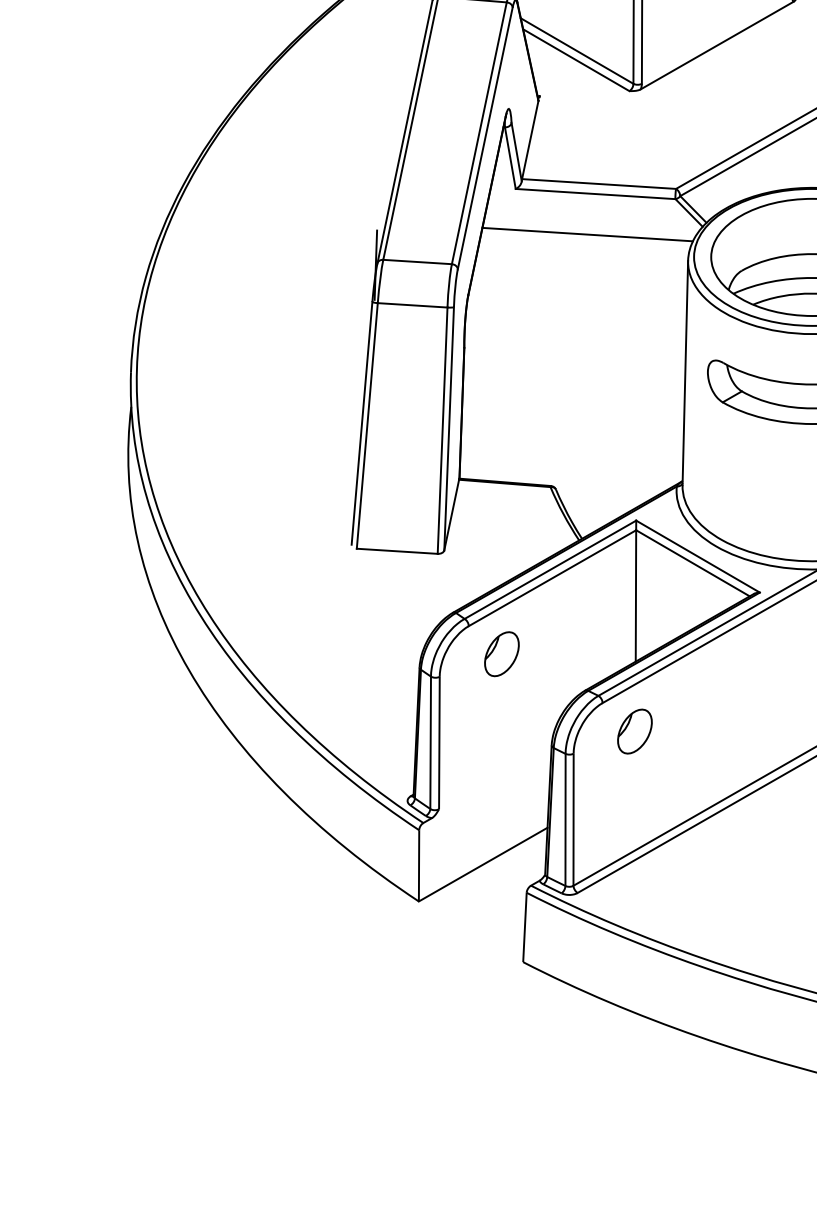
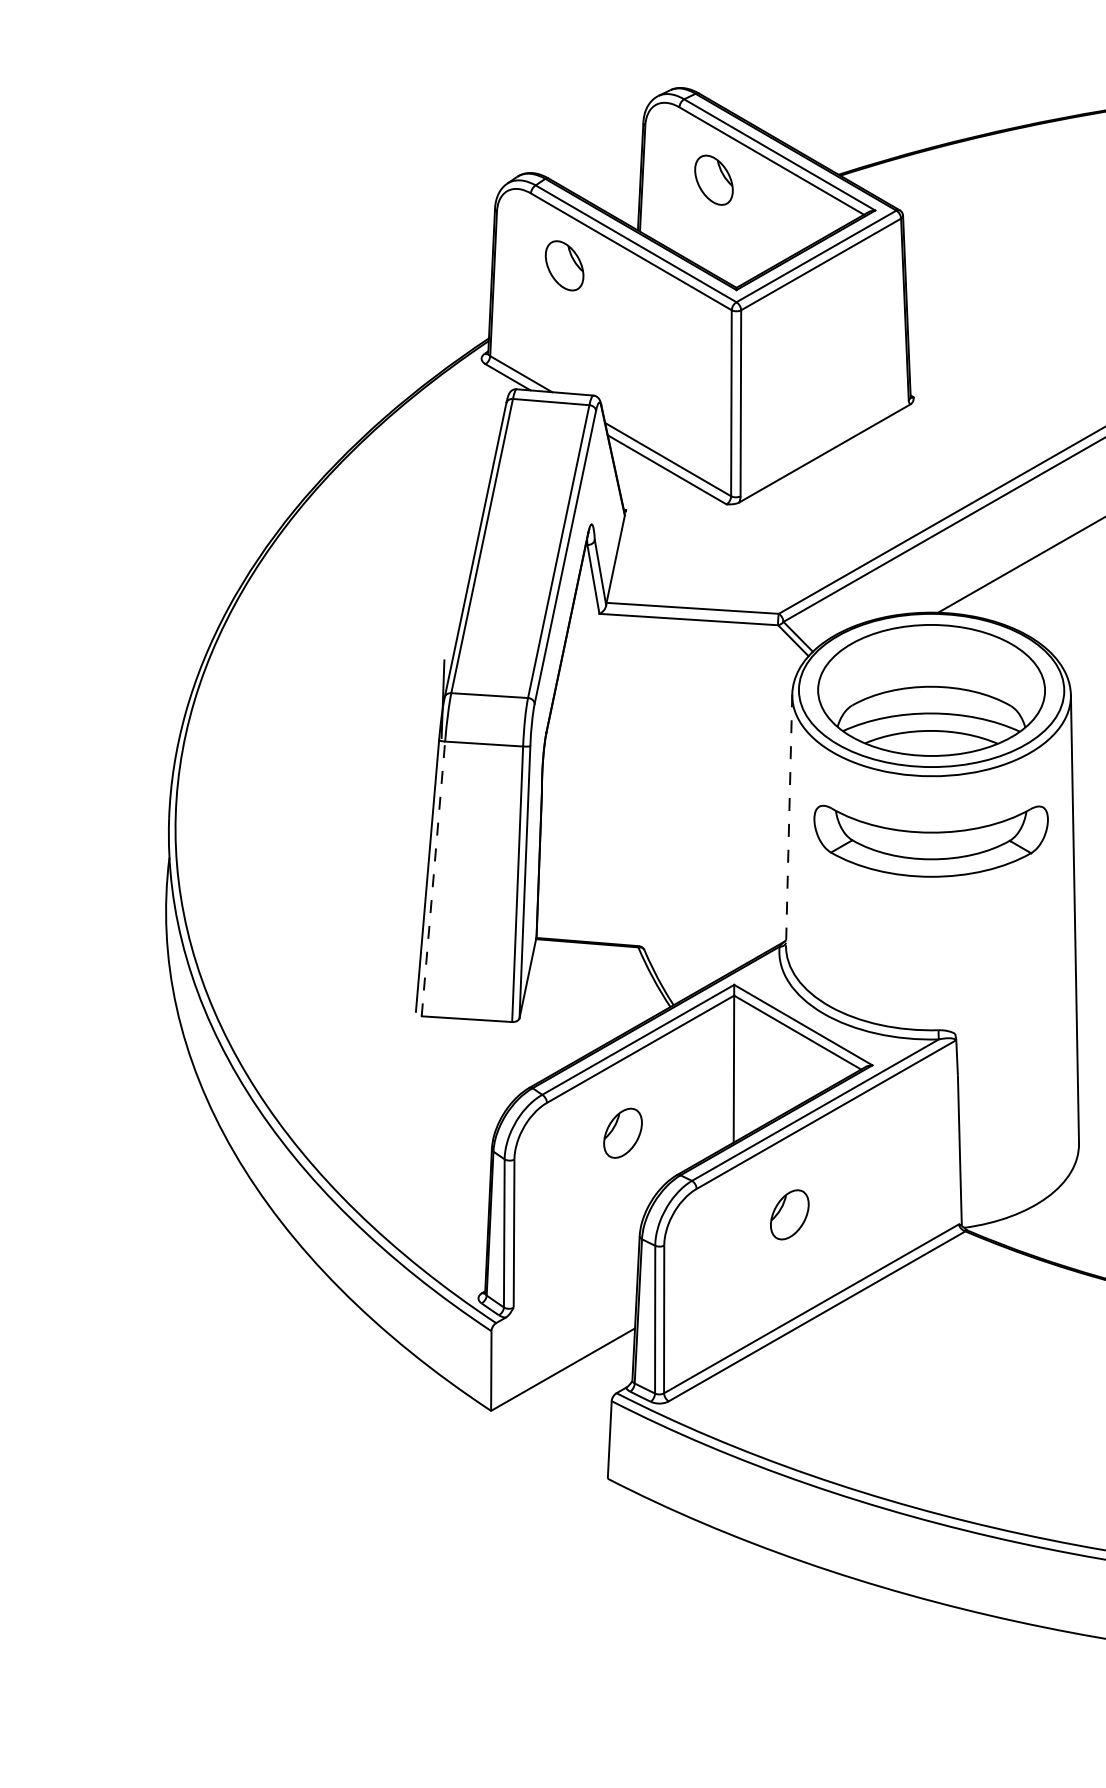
line: (587, 234) -> (679, 664), removed
line: (685, 373) -> (789, 820), solid -> dashed
line: (367, 425) -> (433, 878), solid -> dashed
part: (501, 653) -> (622, 1132), moved
part: (634, 731) -> (789, 1214), moved

